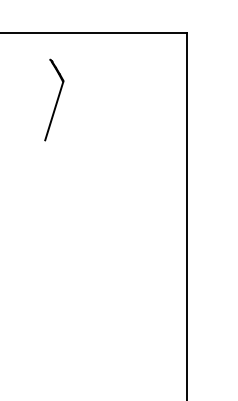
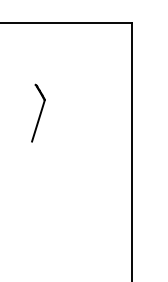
part: (54, 99) -> (38, 112), moved

